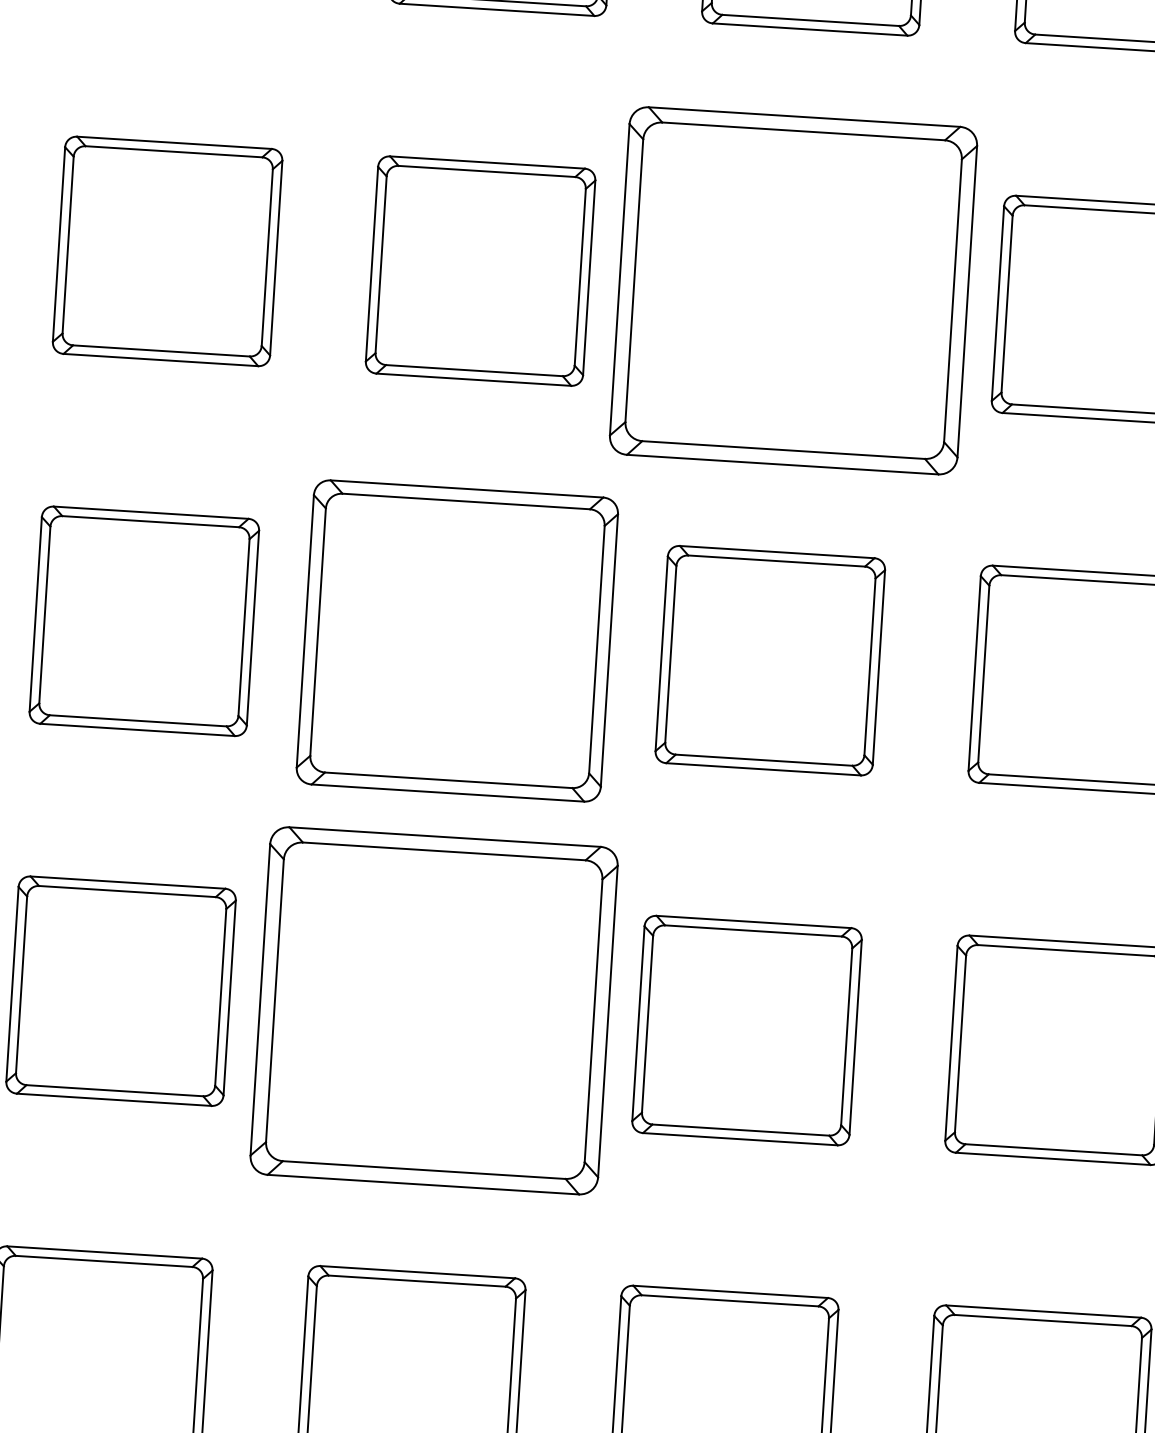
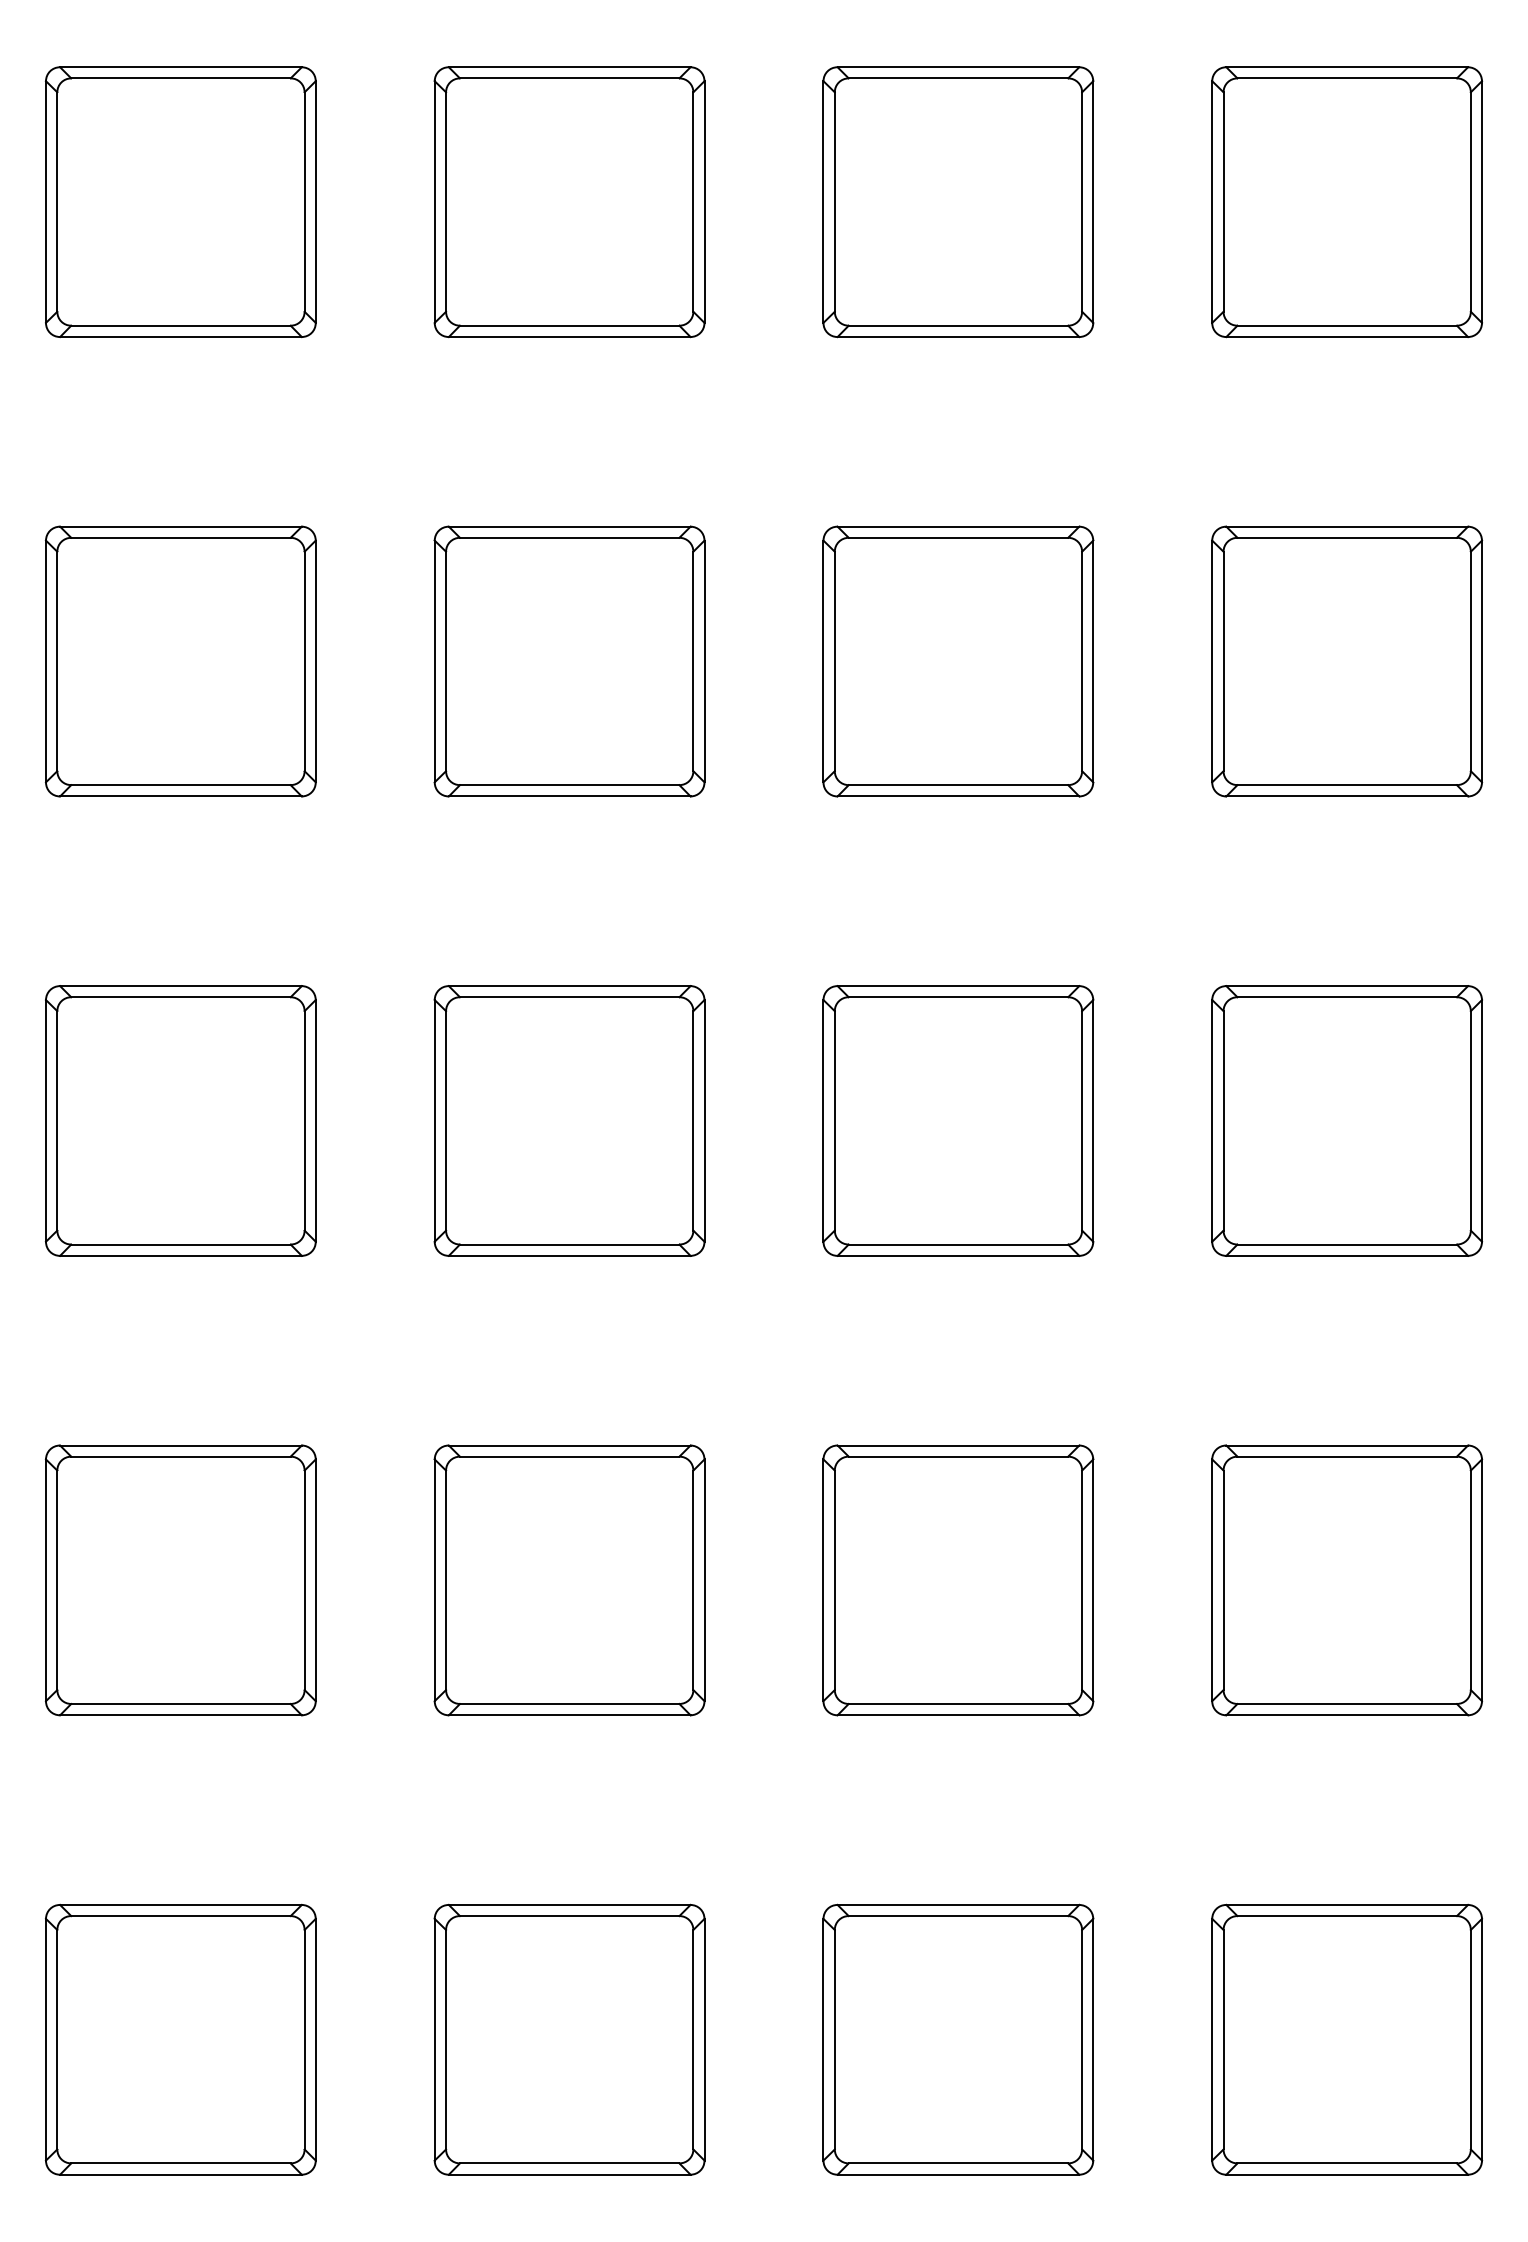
part: (793, 290) -> (958, 661), size x0.62
part: (457, 640) -> (569, 1120), size x0.71
part: (433, 1010) -> (569, 1580), size x0.62

